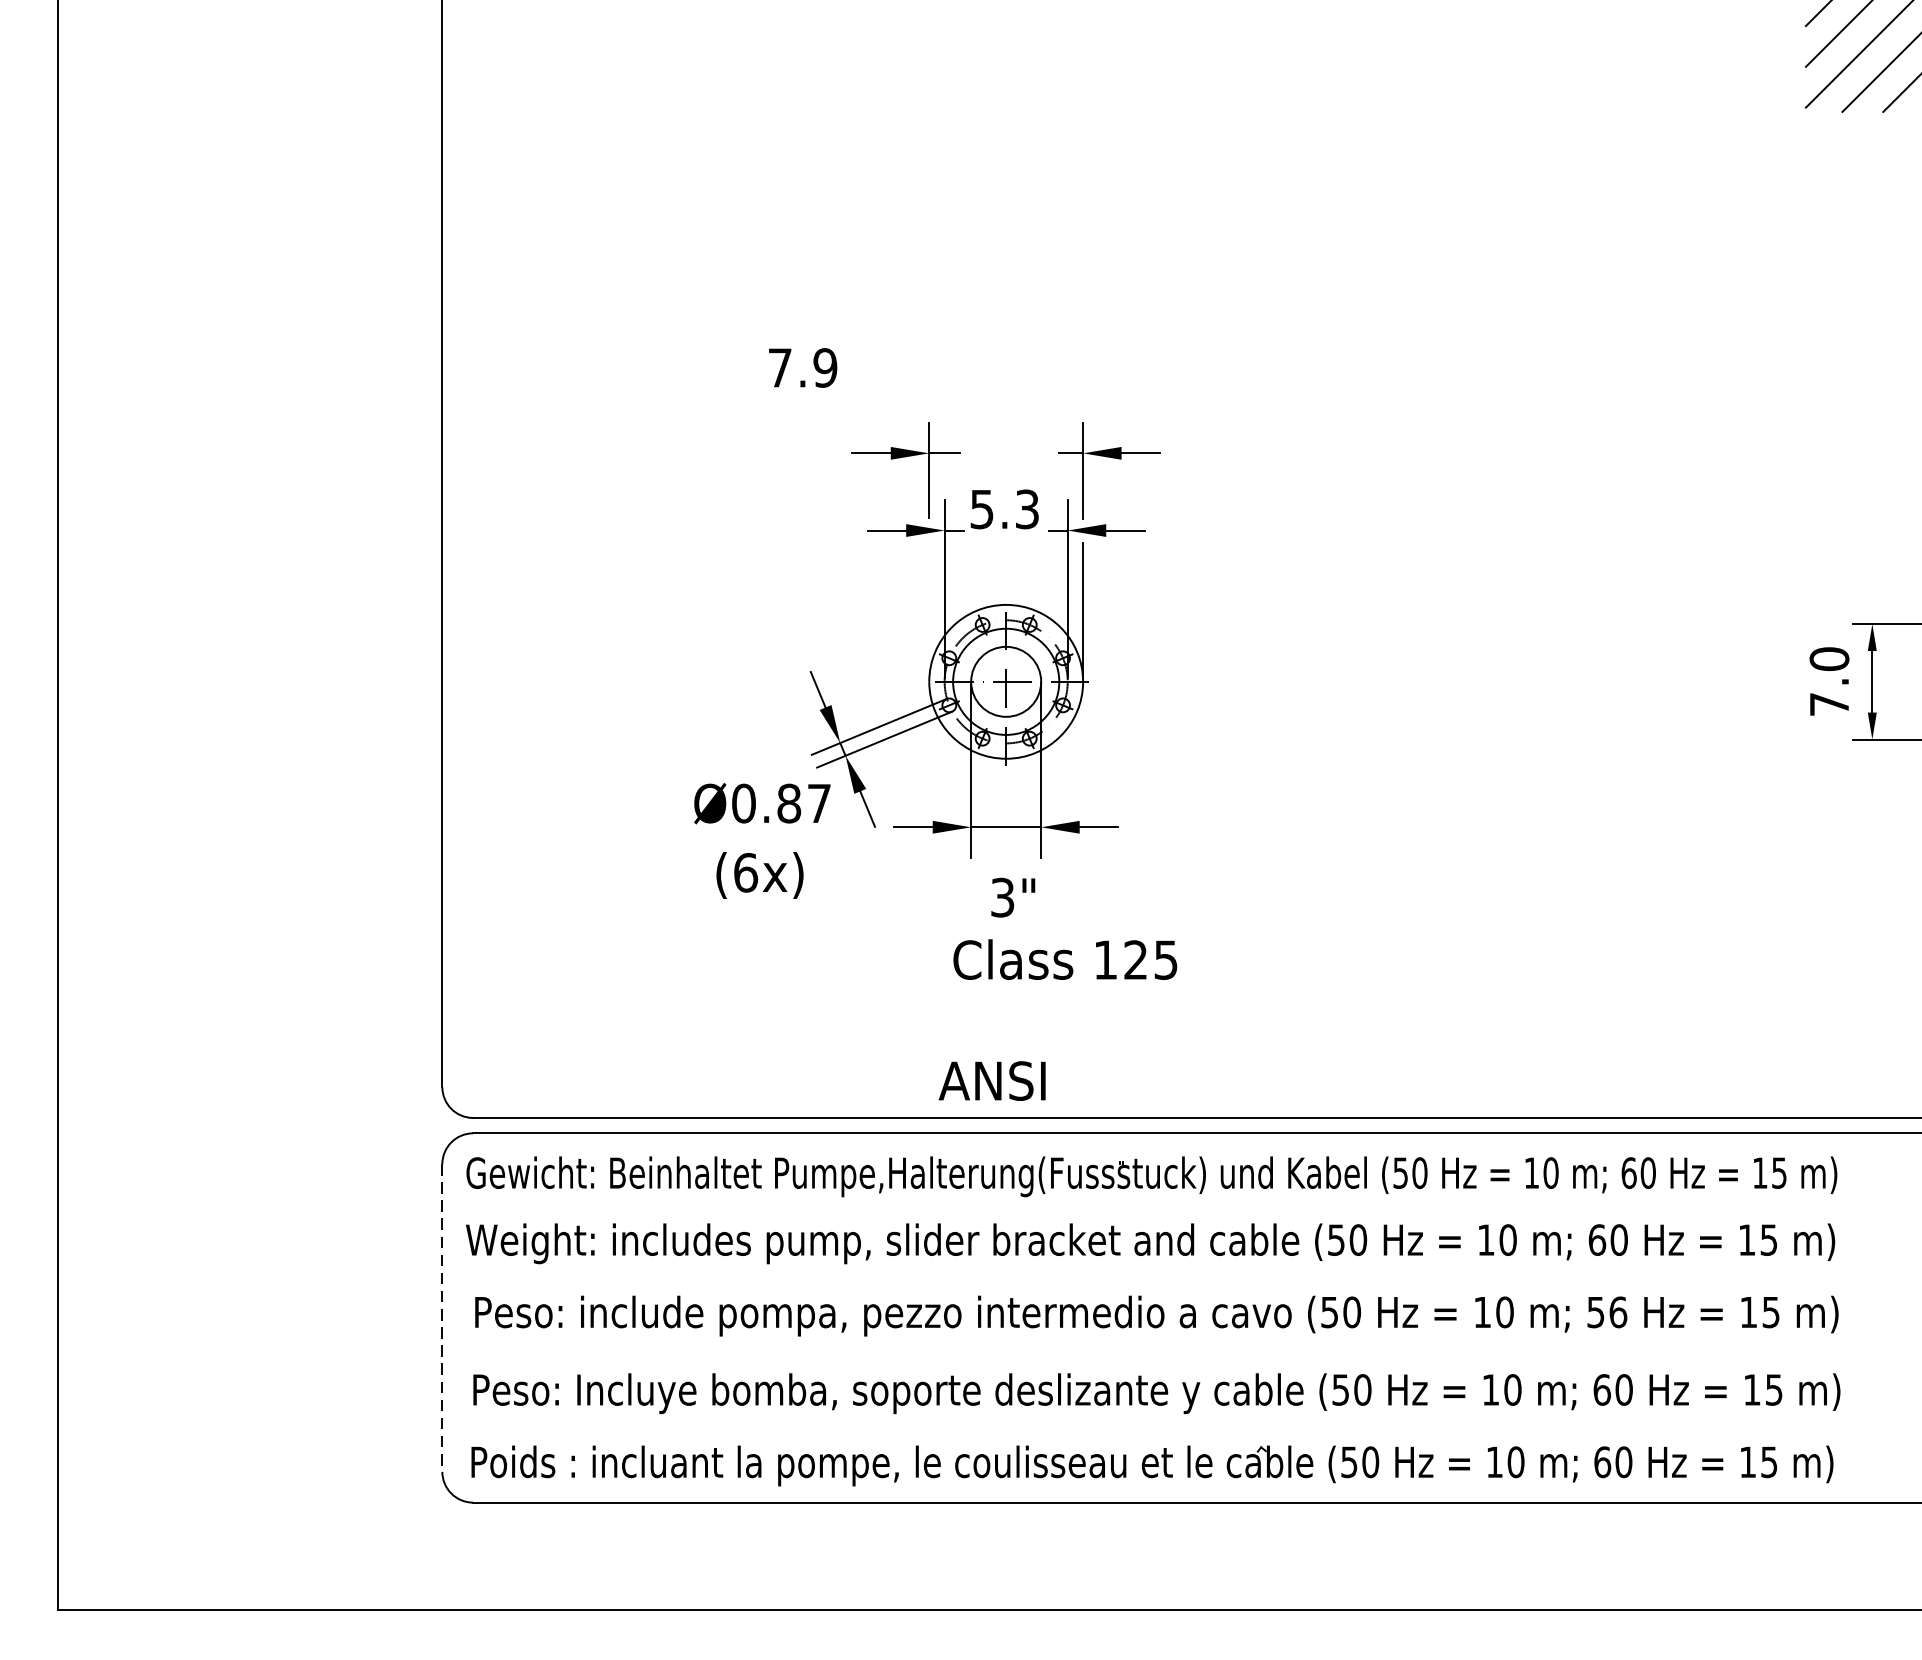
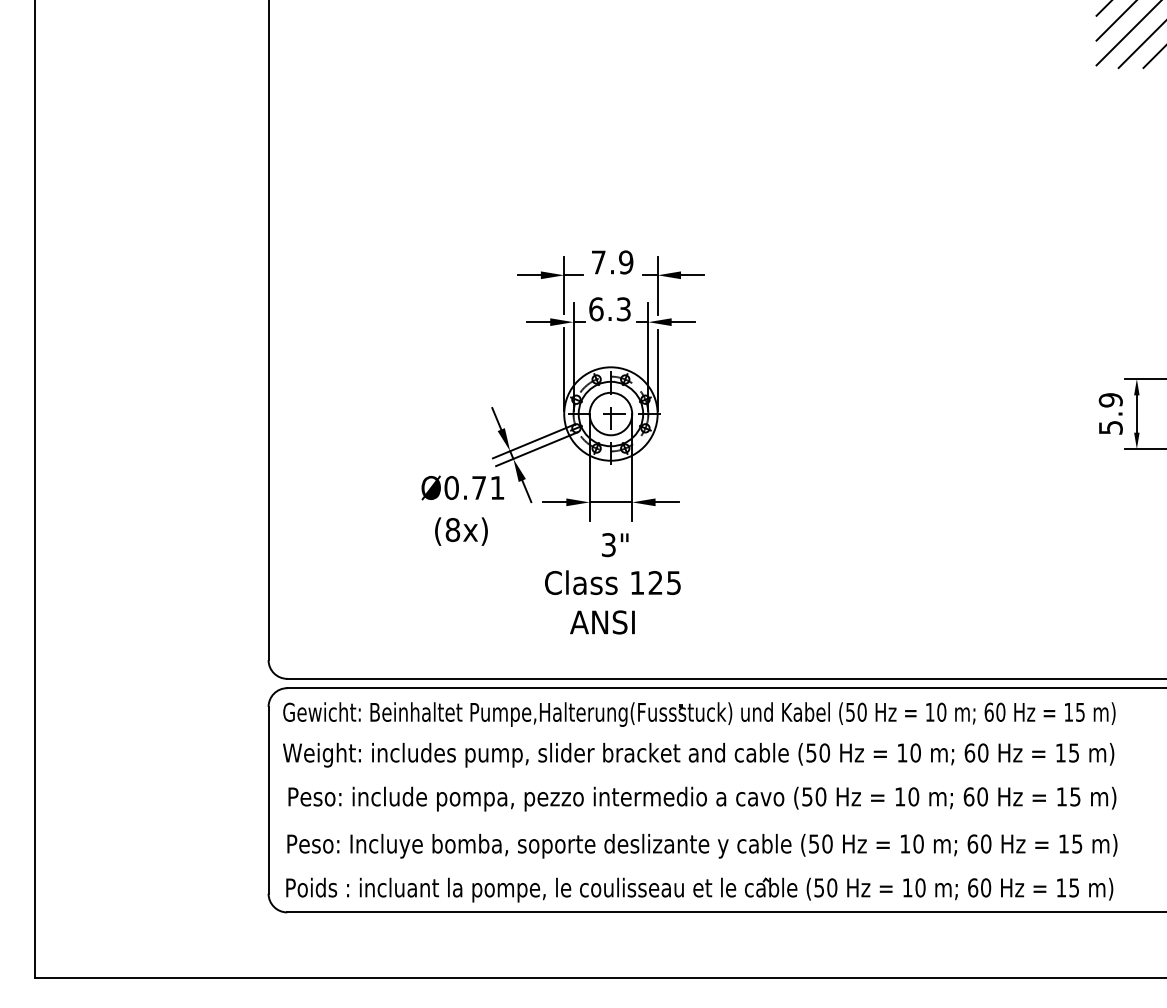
text: (802, 368) -> (612, 262), moved
text: (982, 509) -> (596, 309), 5.3 -> 6.3
line: (929, 608) -> (564, 369), added
text: (1828, 680) -> (1110, 413), 7.0 -> 5.9
text: (804, 802) -> (488, 487), Ø0.87 -> Ø0.71
text: (745, 871) -> (452, 529), (6x) -> (8x)
text: (1064, 959) -> (612, 582), moved
text: (992, 1081) -> (602, 622), moved
text: (1606, 1311) -> (975, 796), 56 -> 60
line: (442, 1318) -> (268, 800), dashed -> solid

